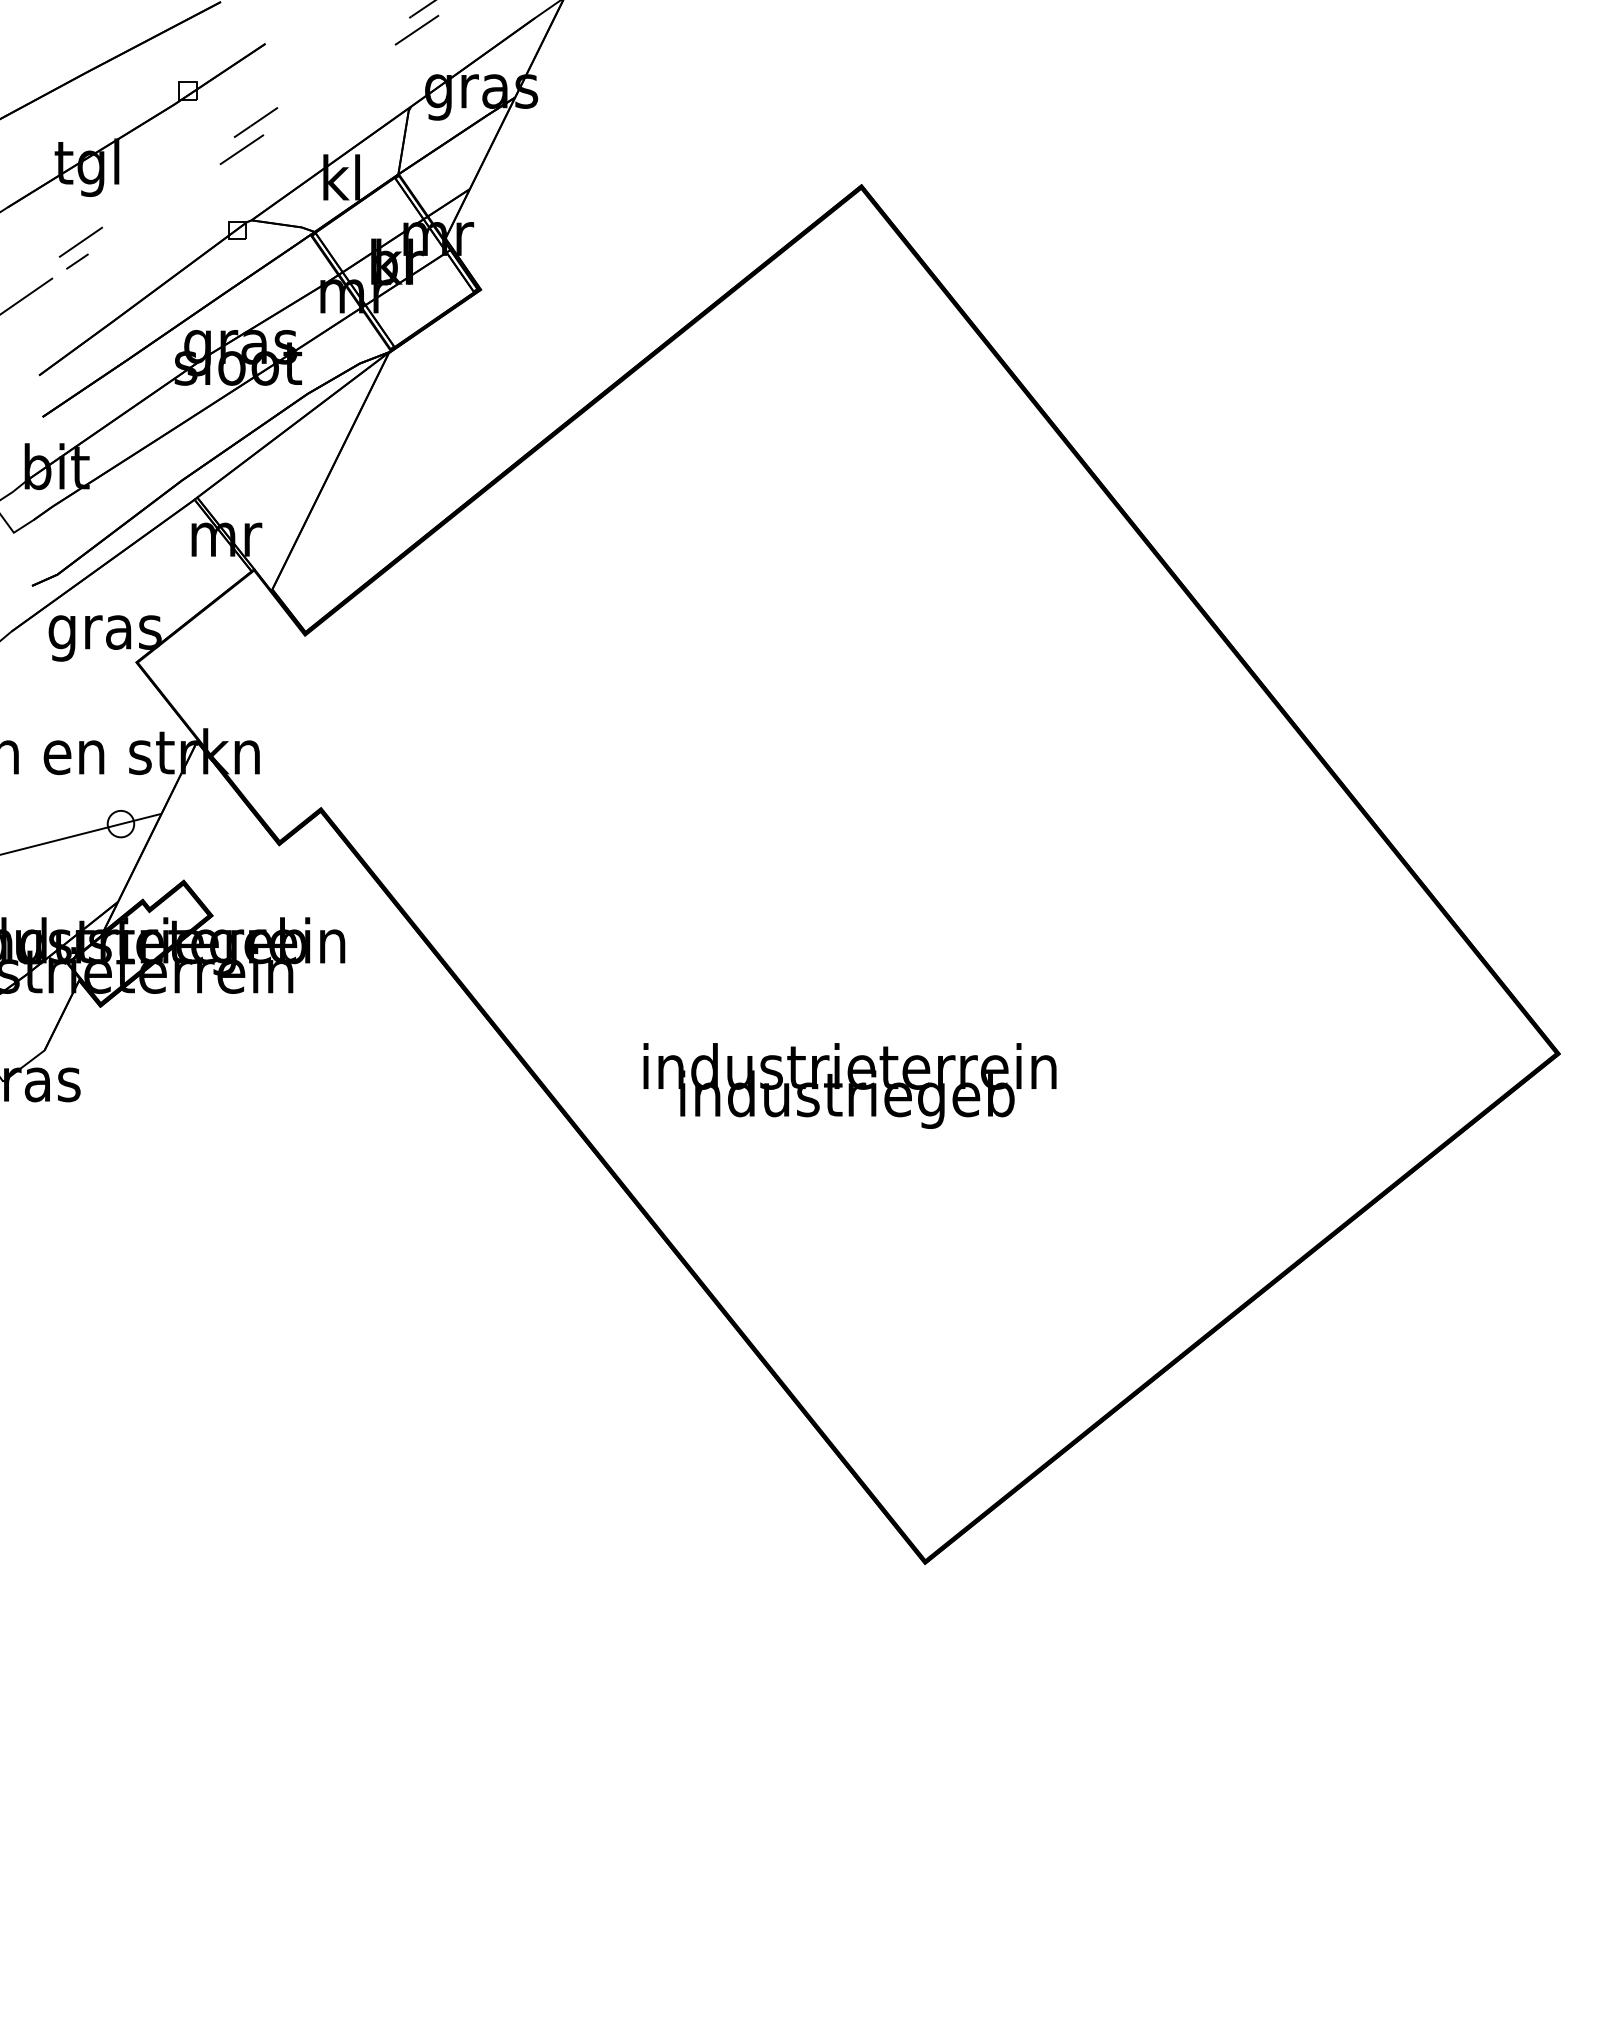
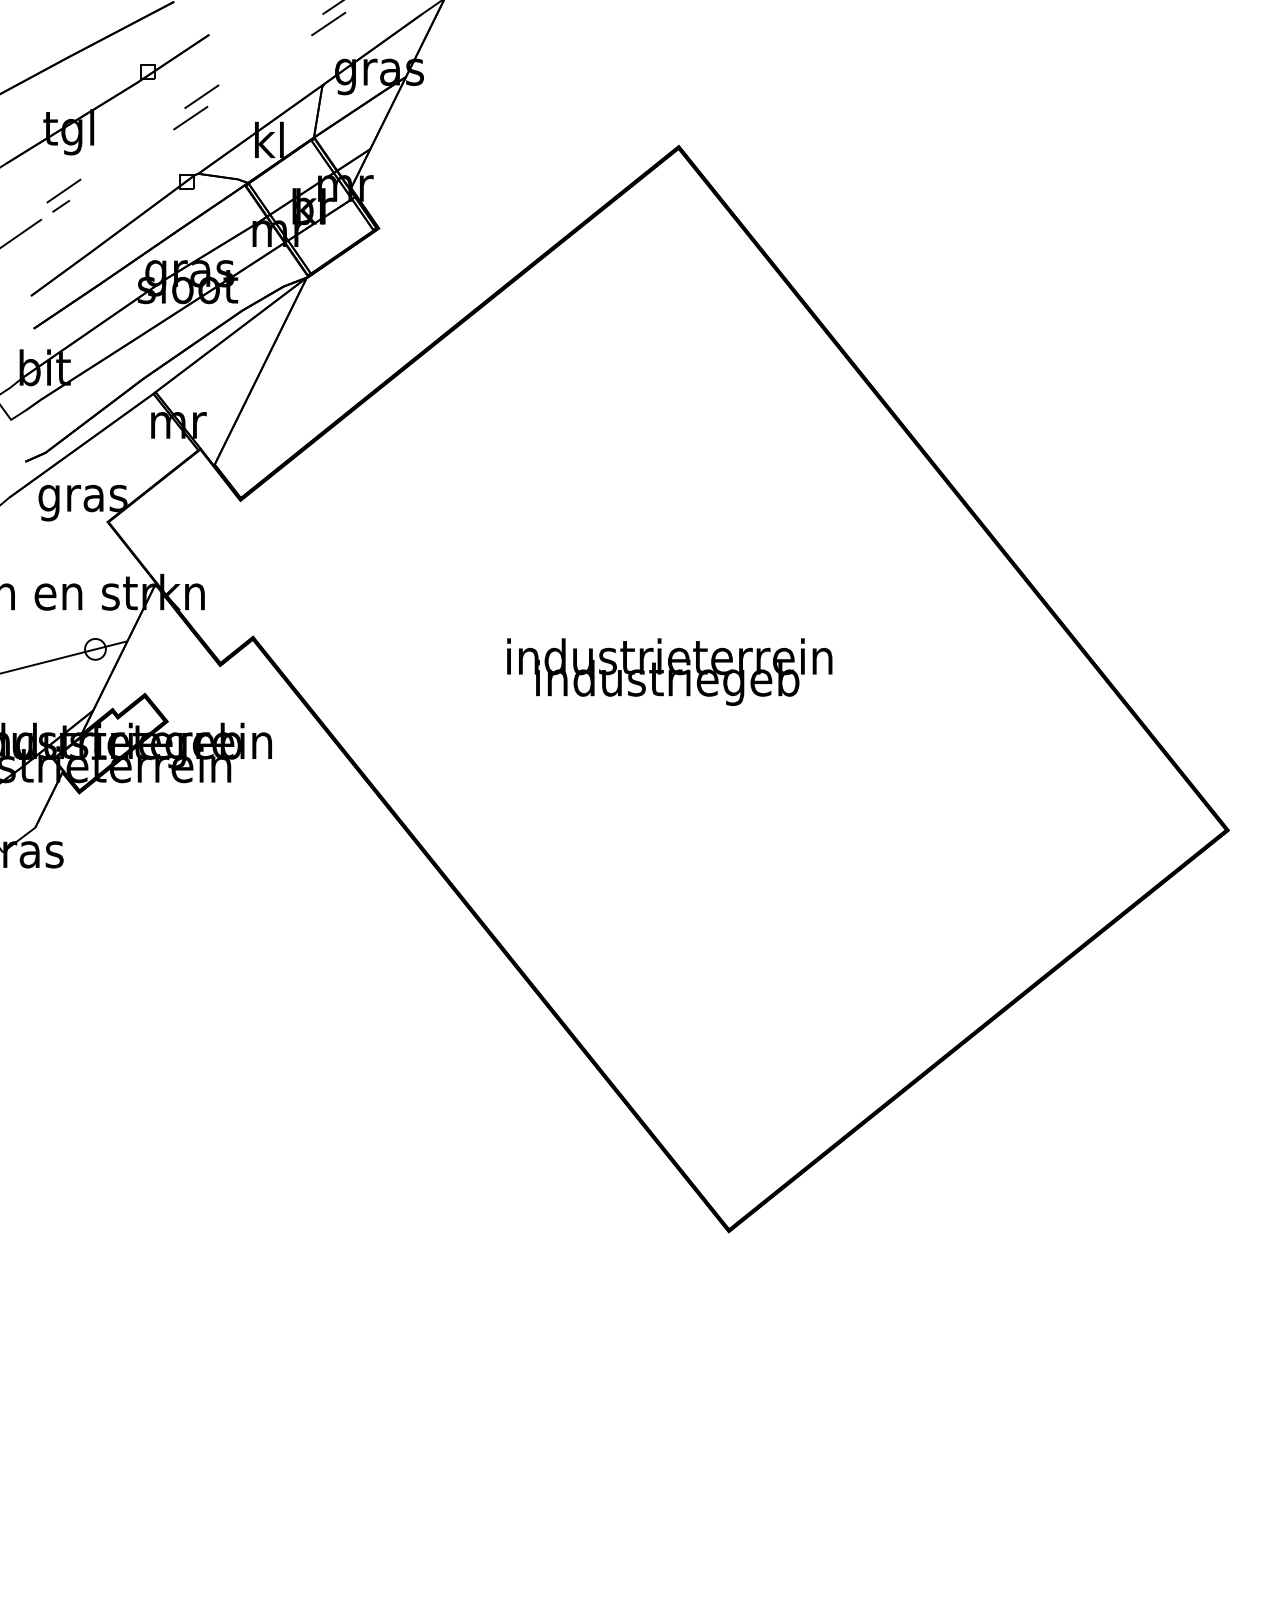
text: (849, 1085) -> (669, 671), moved

